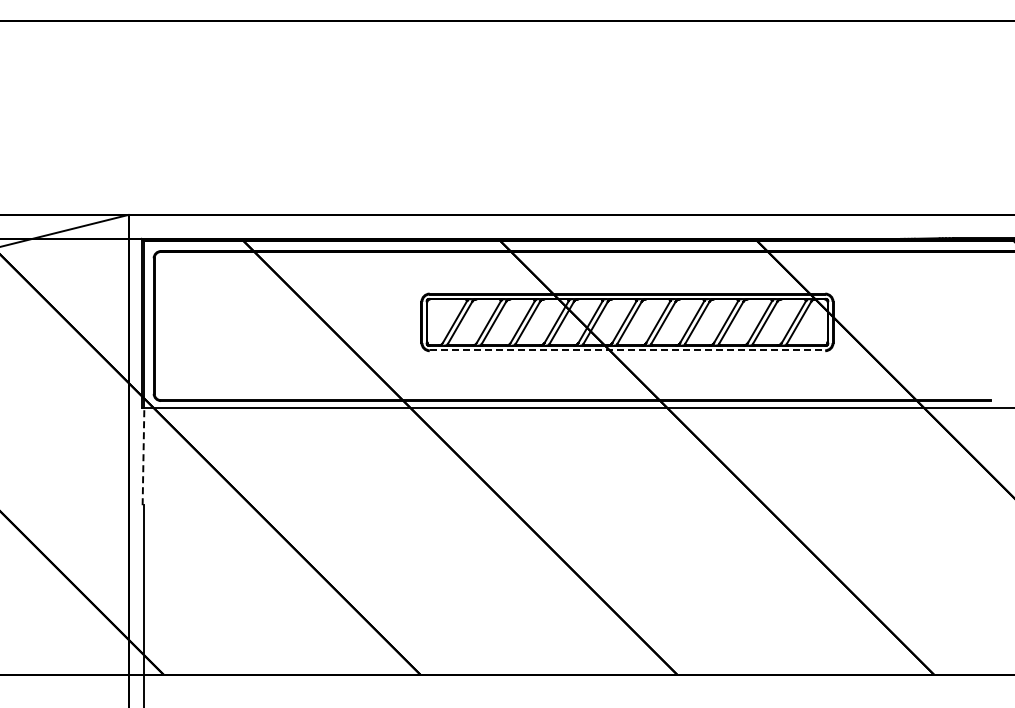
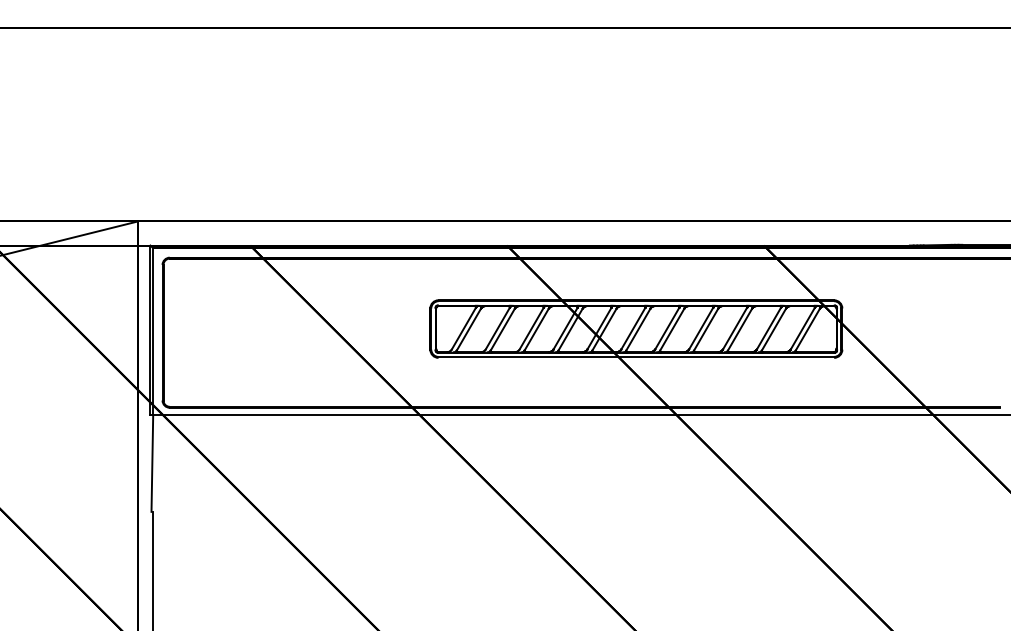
line: (627, 350) -> (636, 357), dashed -> solid
line: (143, 456) -> (152, 463), dashed -> solid

